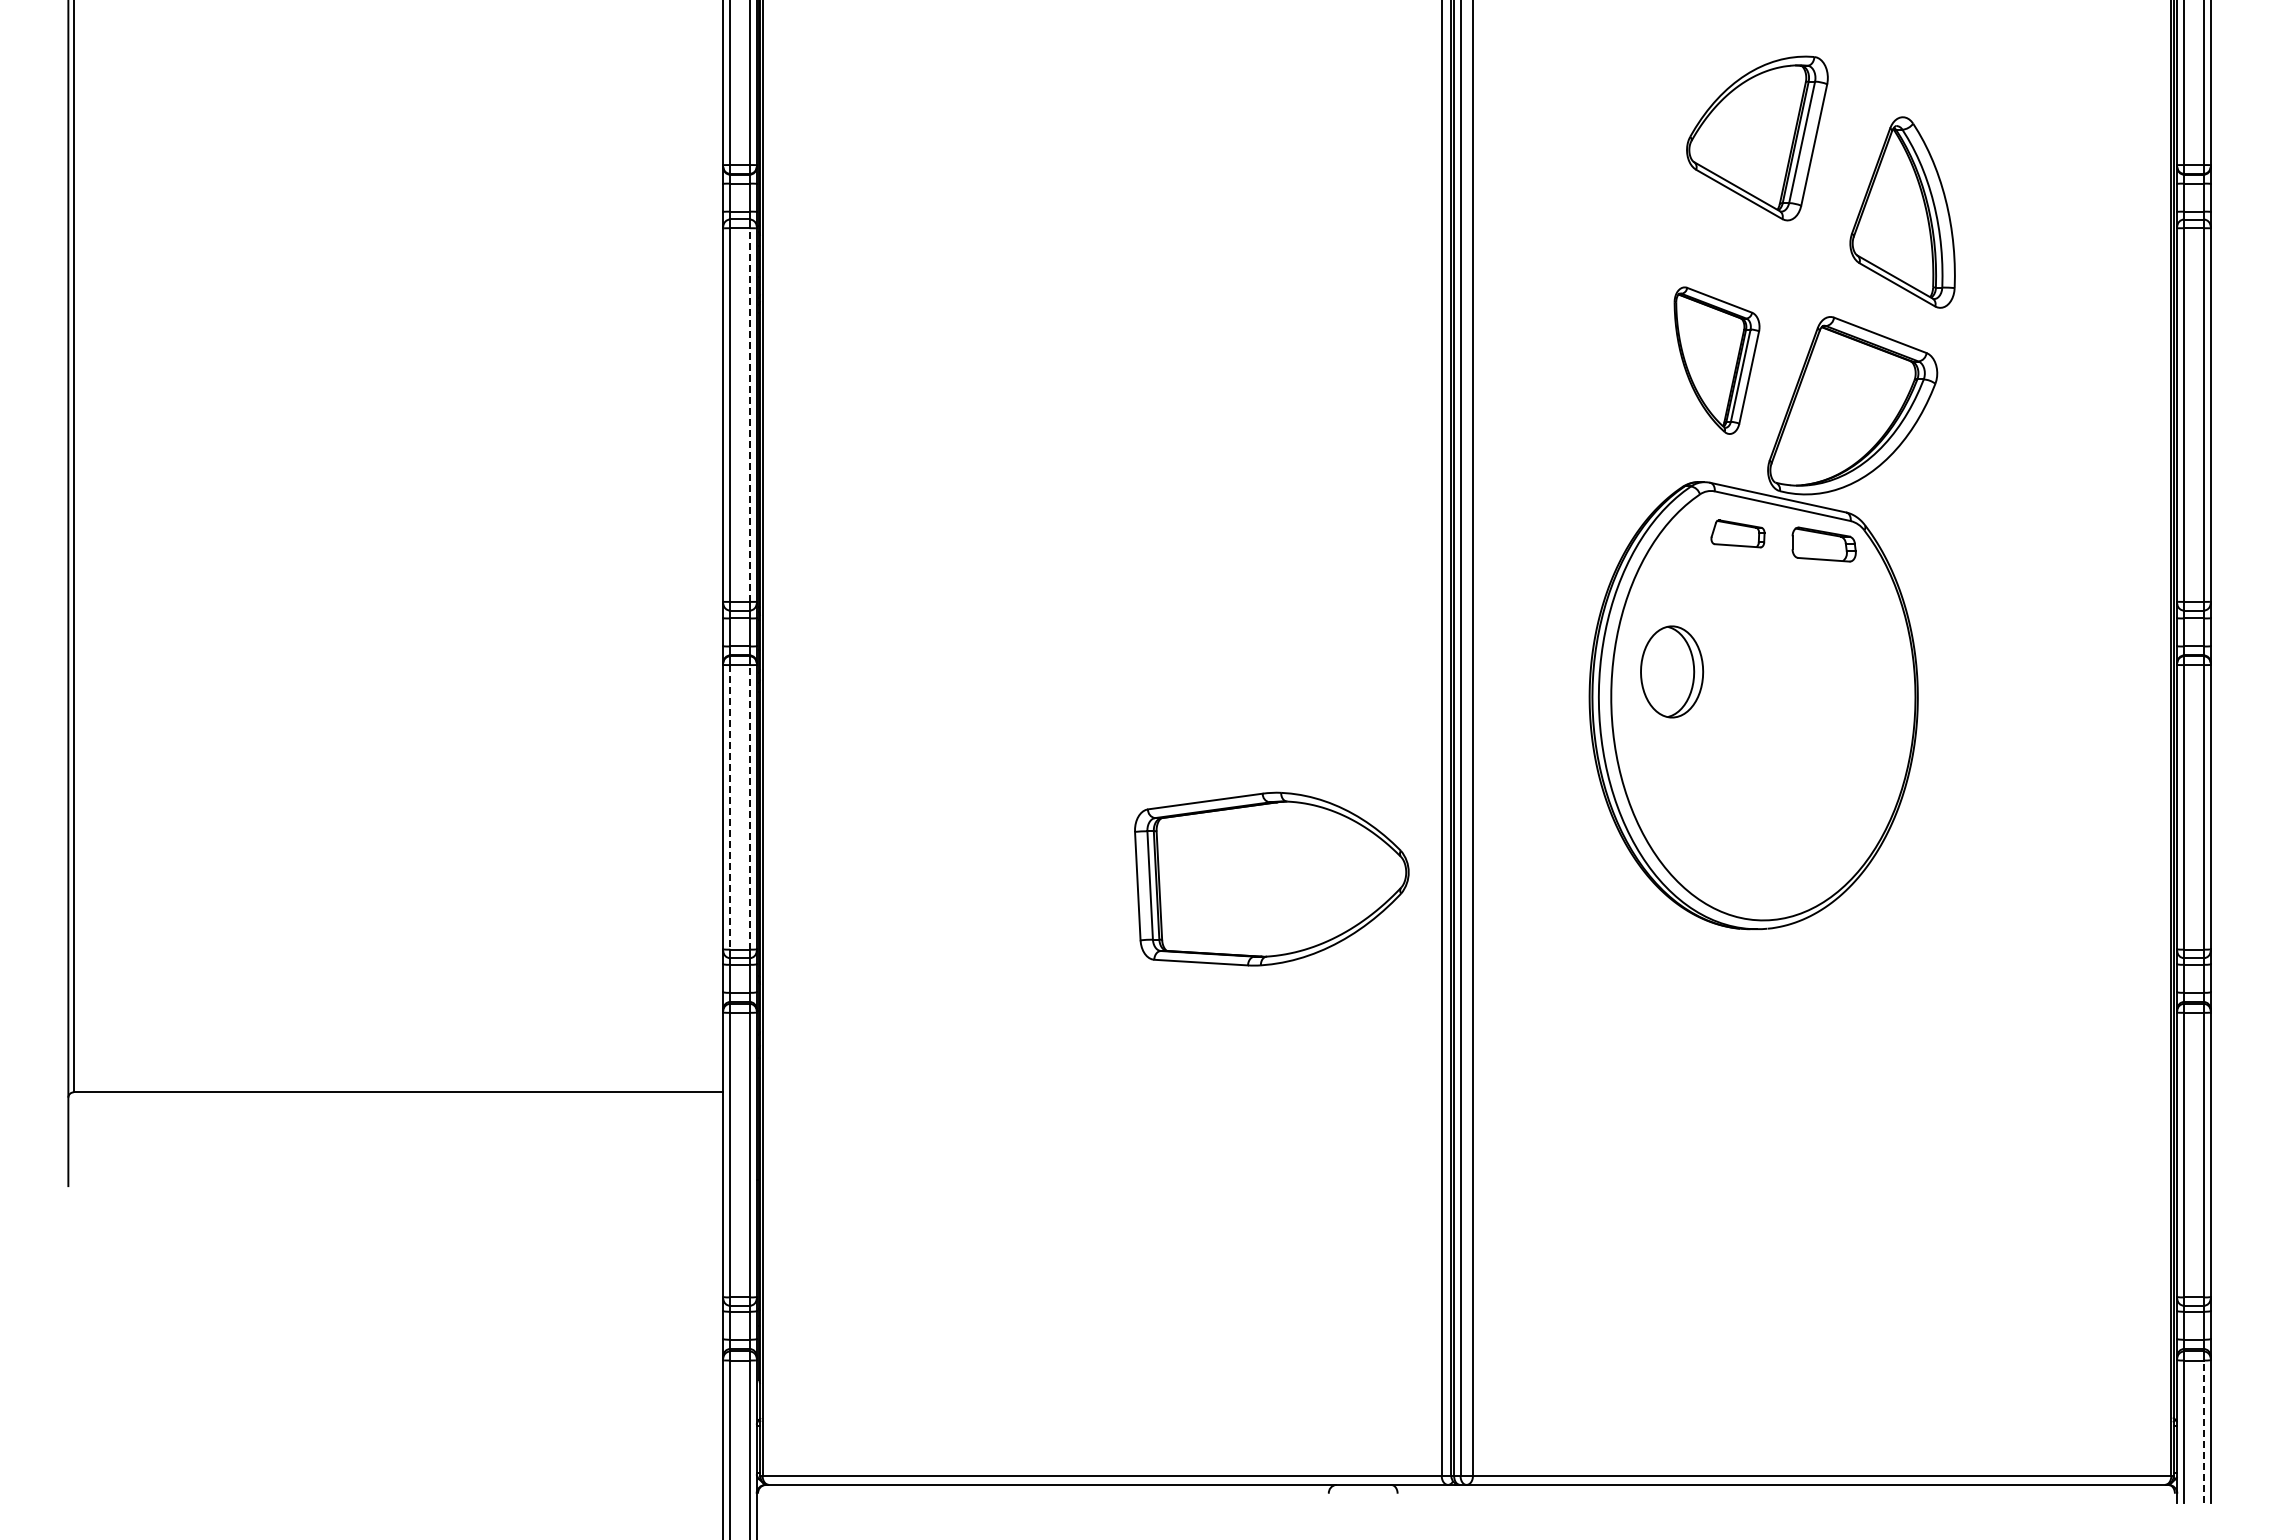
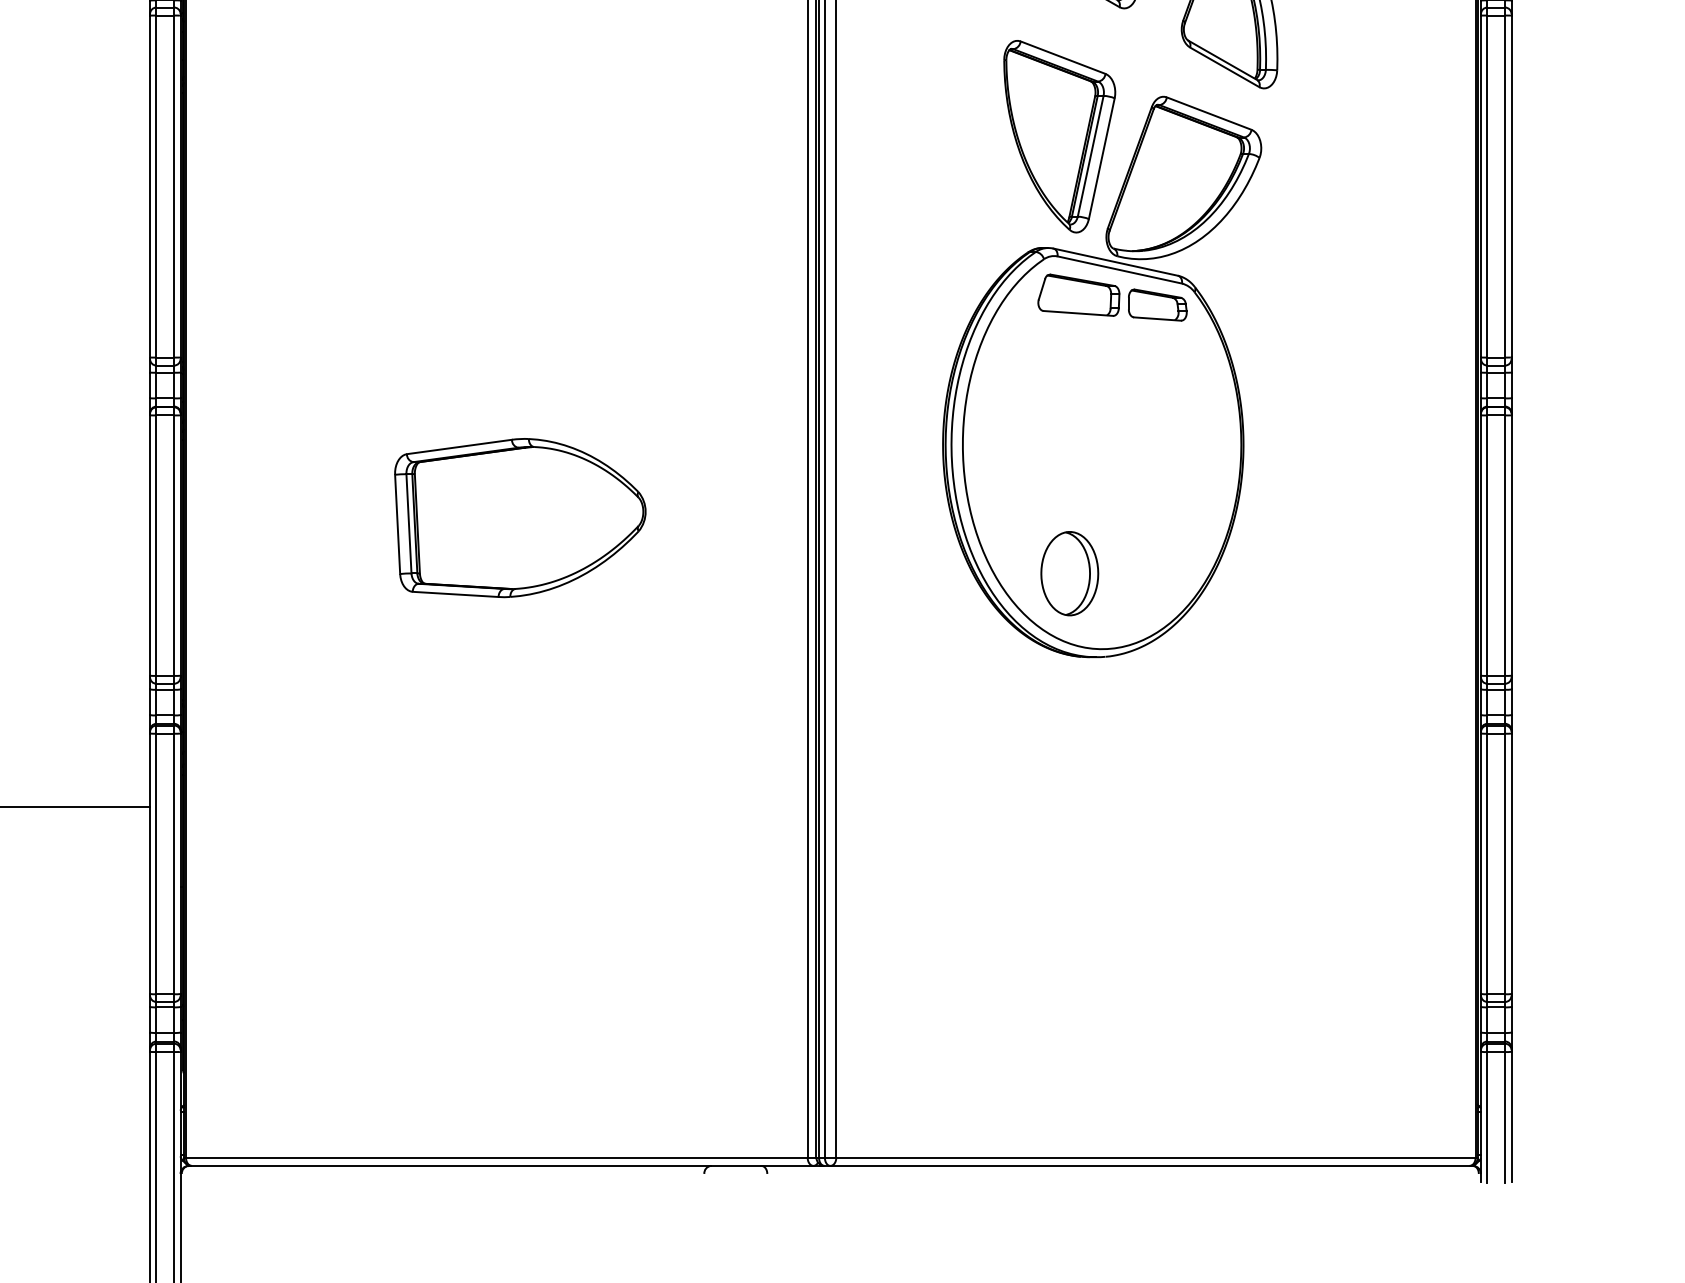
part: (1716, 360) -> (1059, 136), size x1.43
line: (749, 415) -> (174, 186), dashed -> solid
part: (1737, 533) -> (1078, 294), size x1.67
part: (1672, 671) -> (1070, 573), moved
line: (749, 806) -> (174, 544), dashed -> solid
line: (730, 807) -> (156, 545), dashed -> solid
part: (1271, 878) -> (520, 517), moved
line: (2203, 1431) -> (1505, 1117), dashed -> solid

